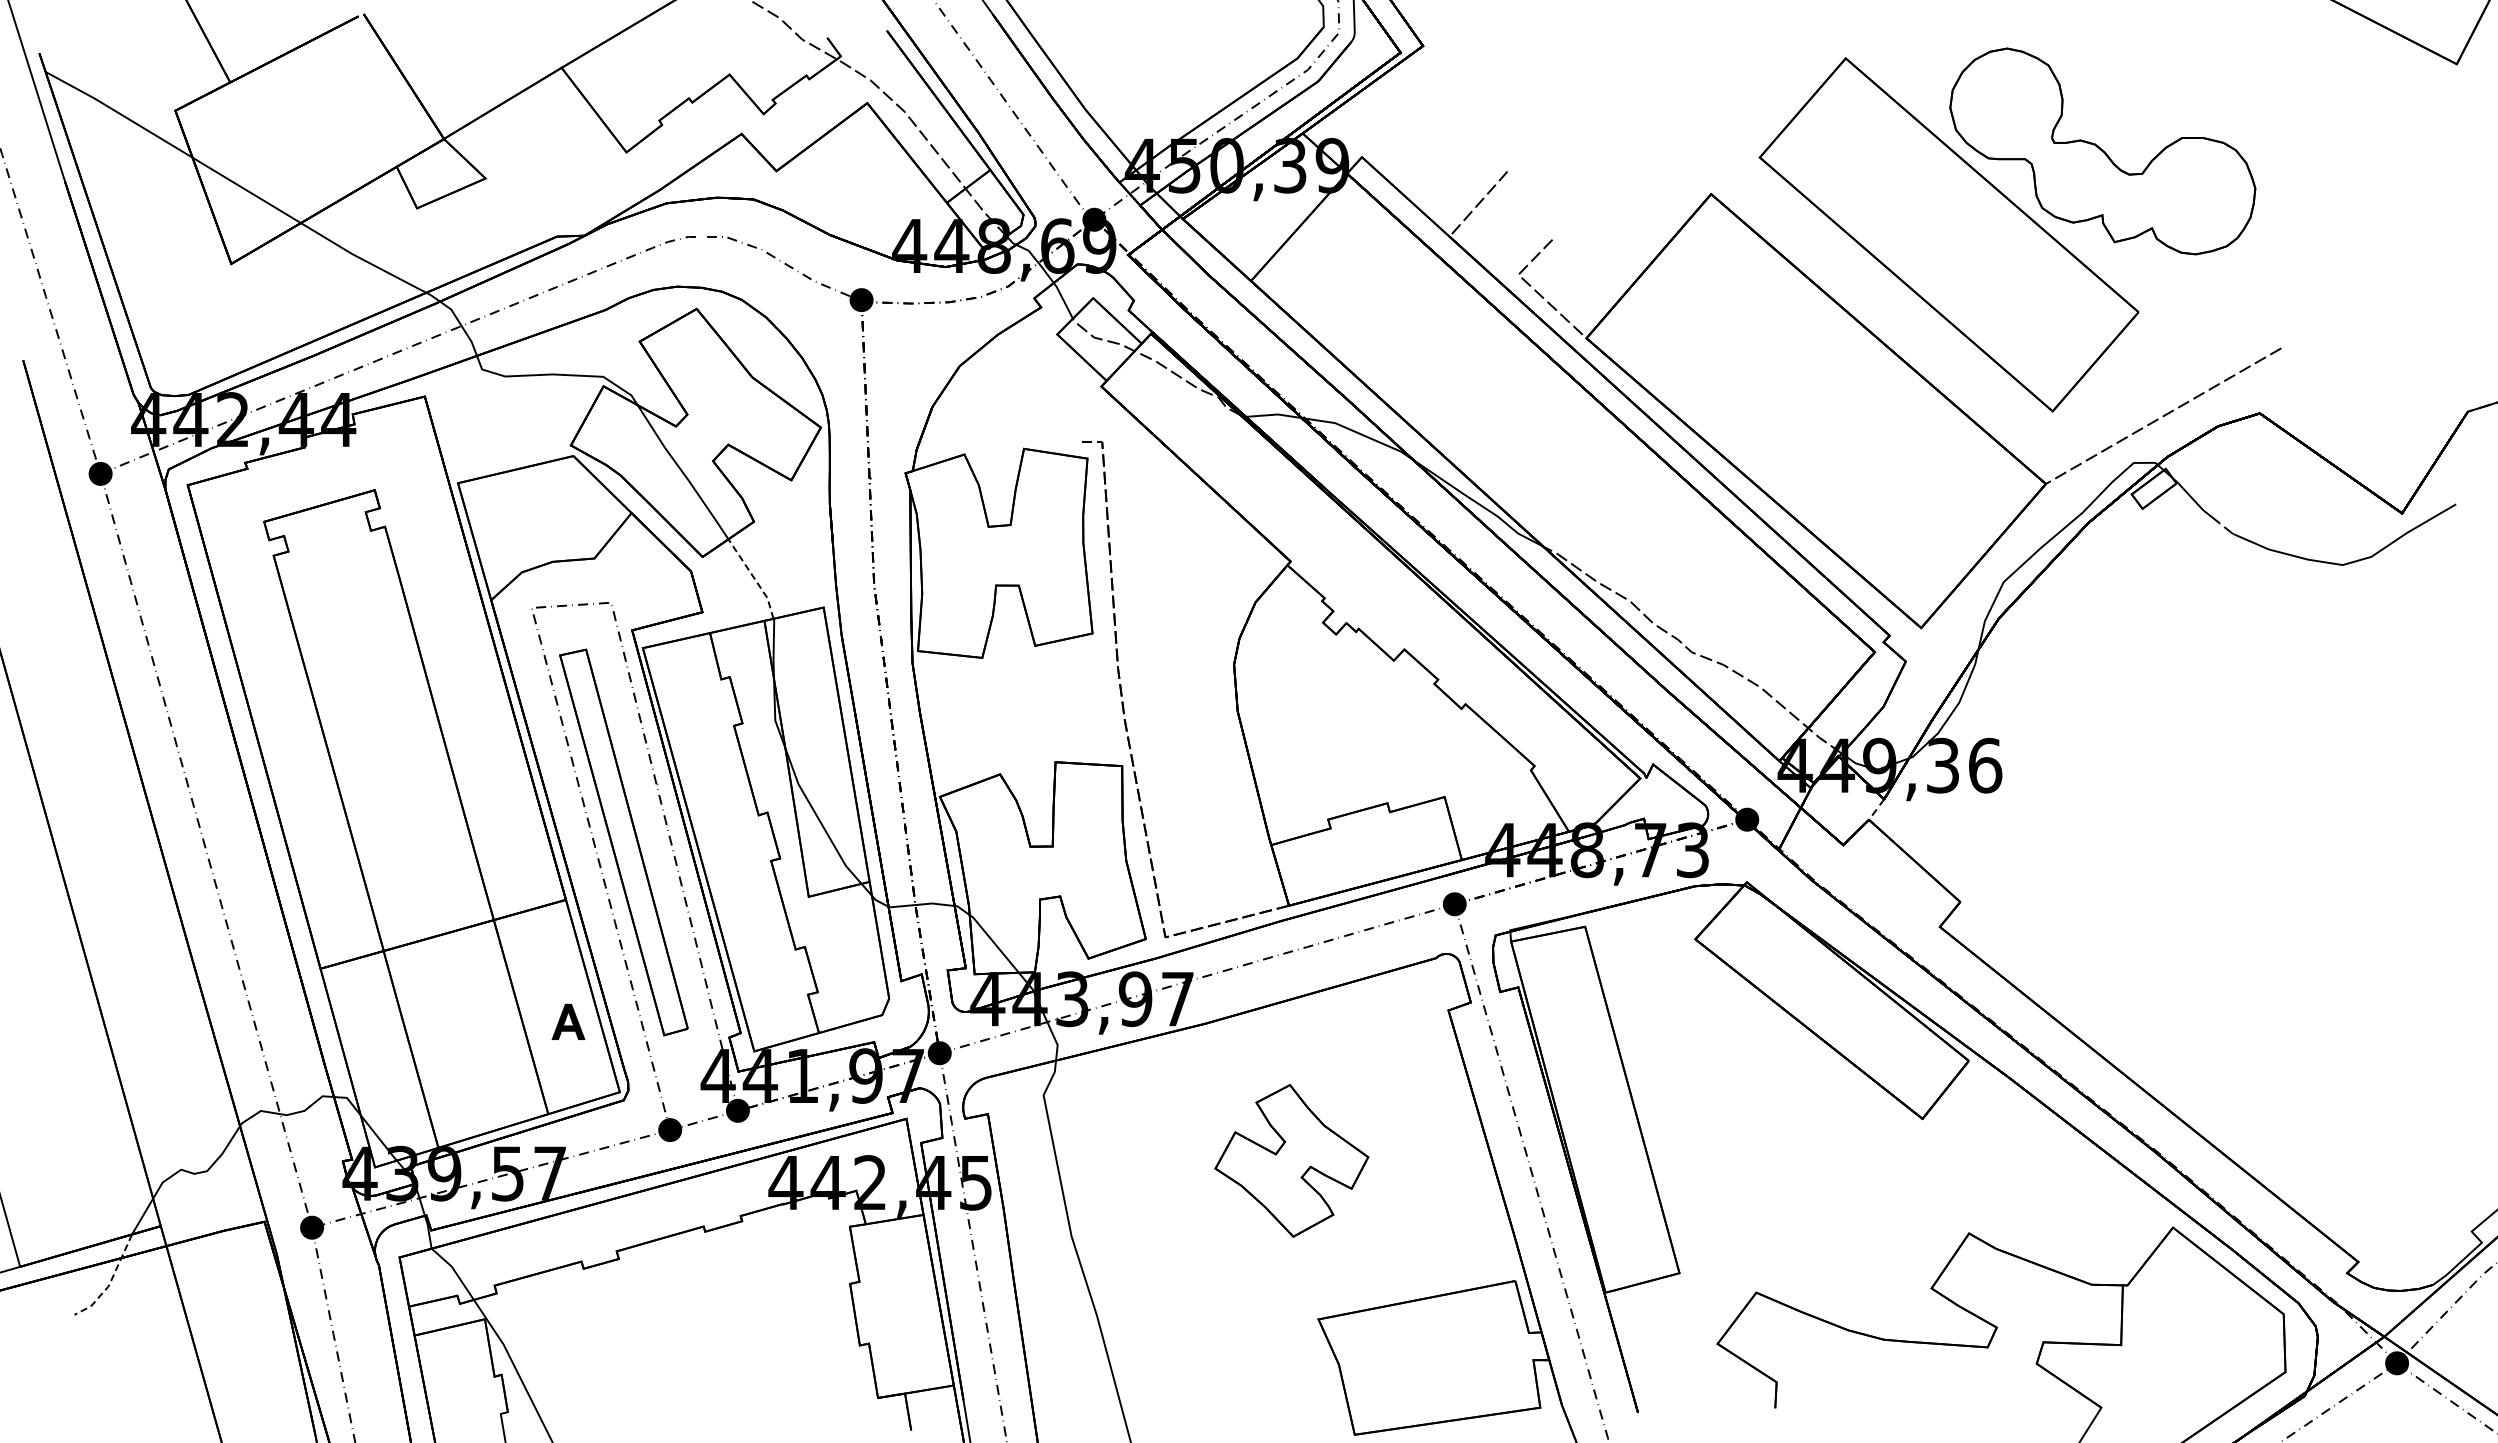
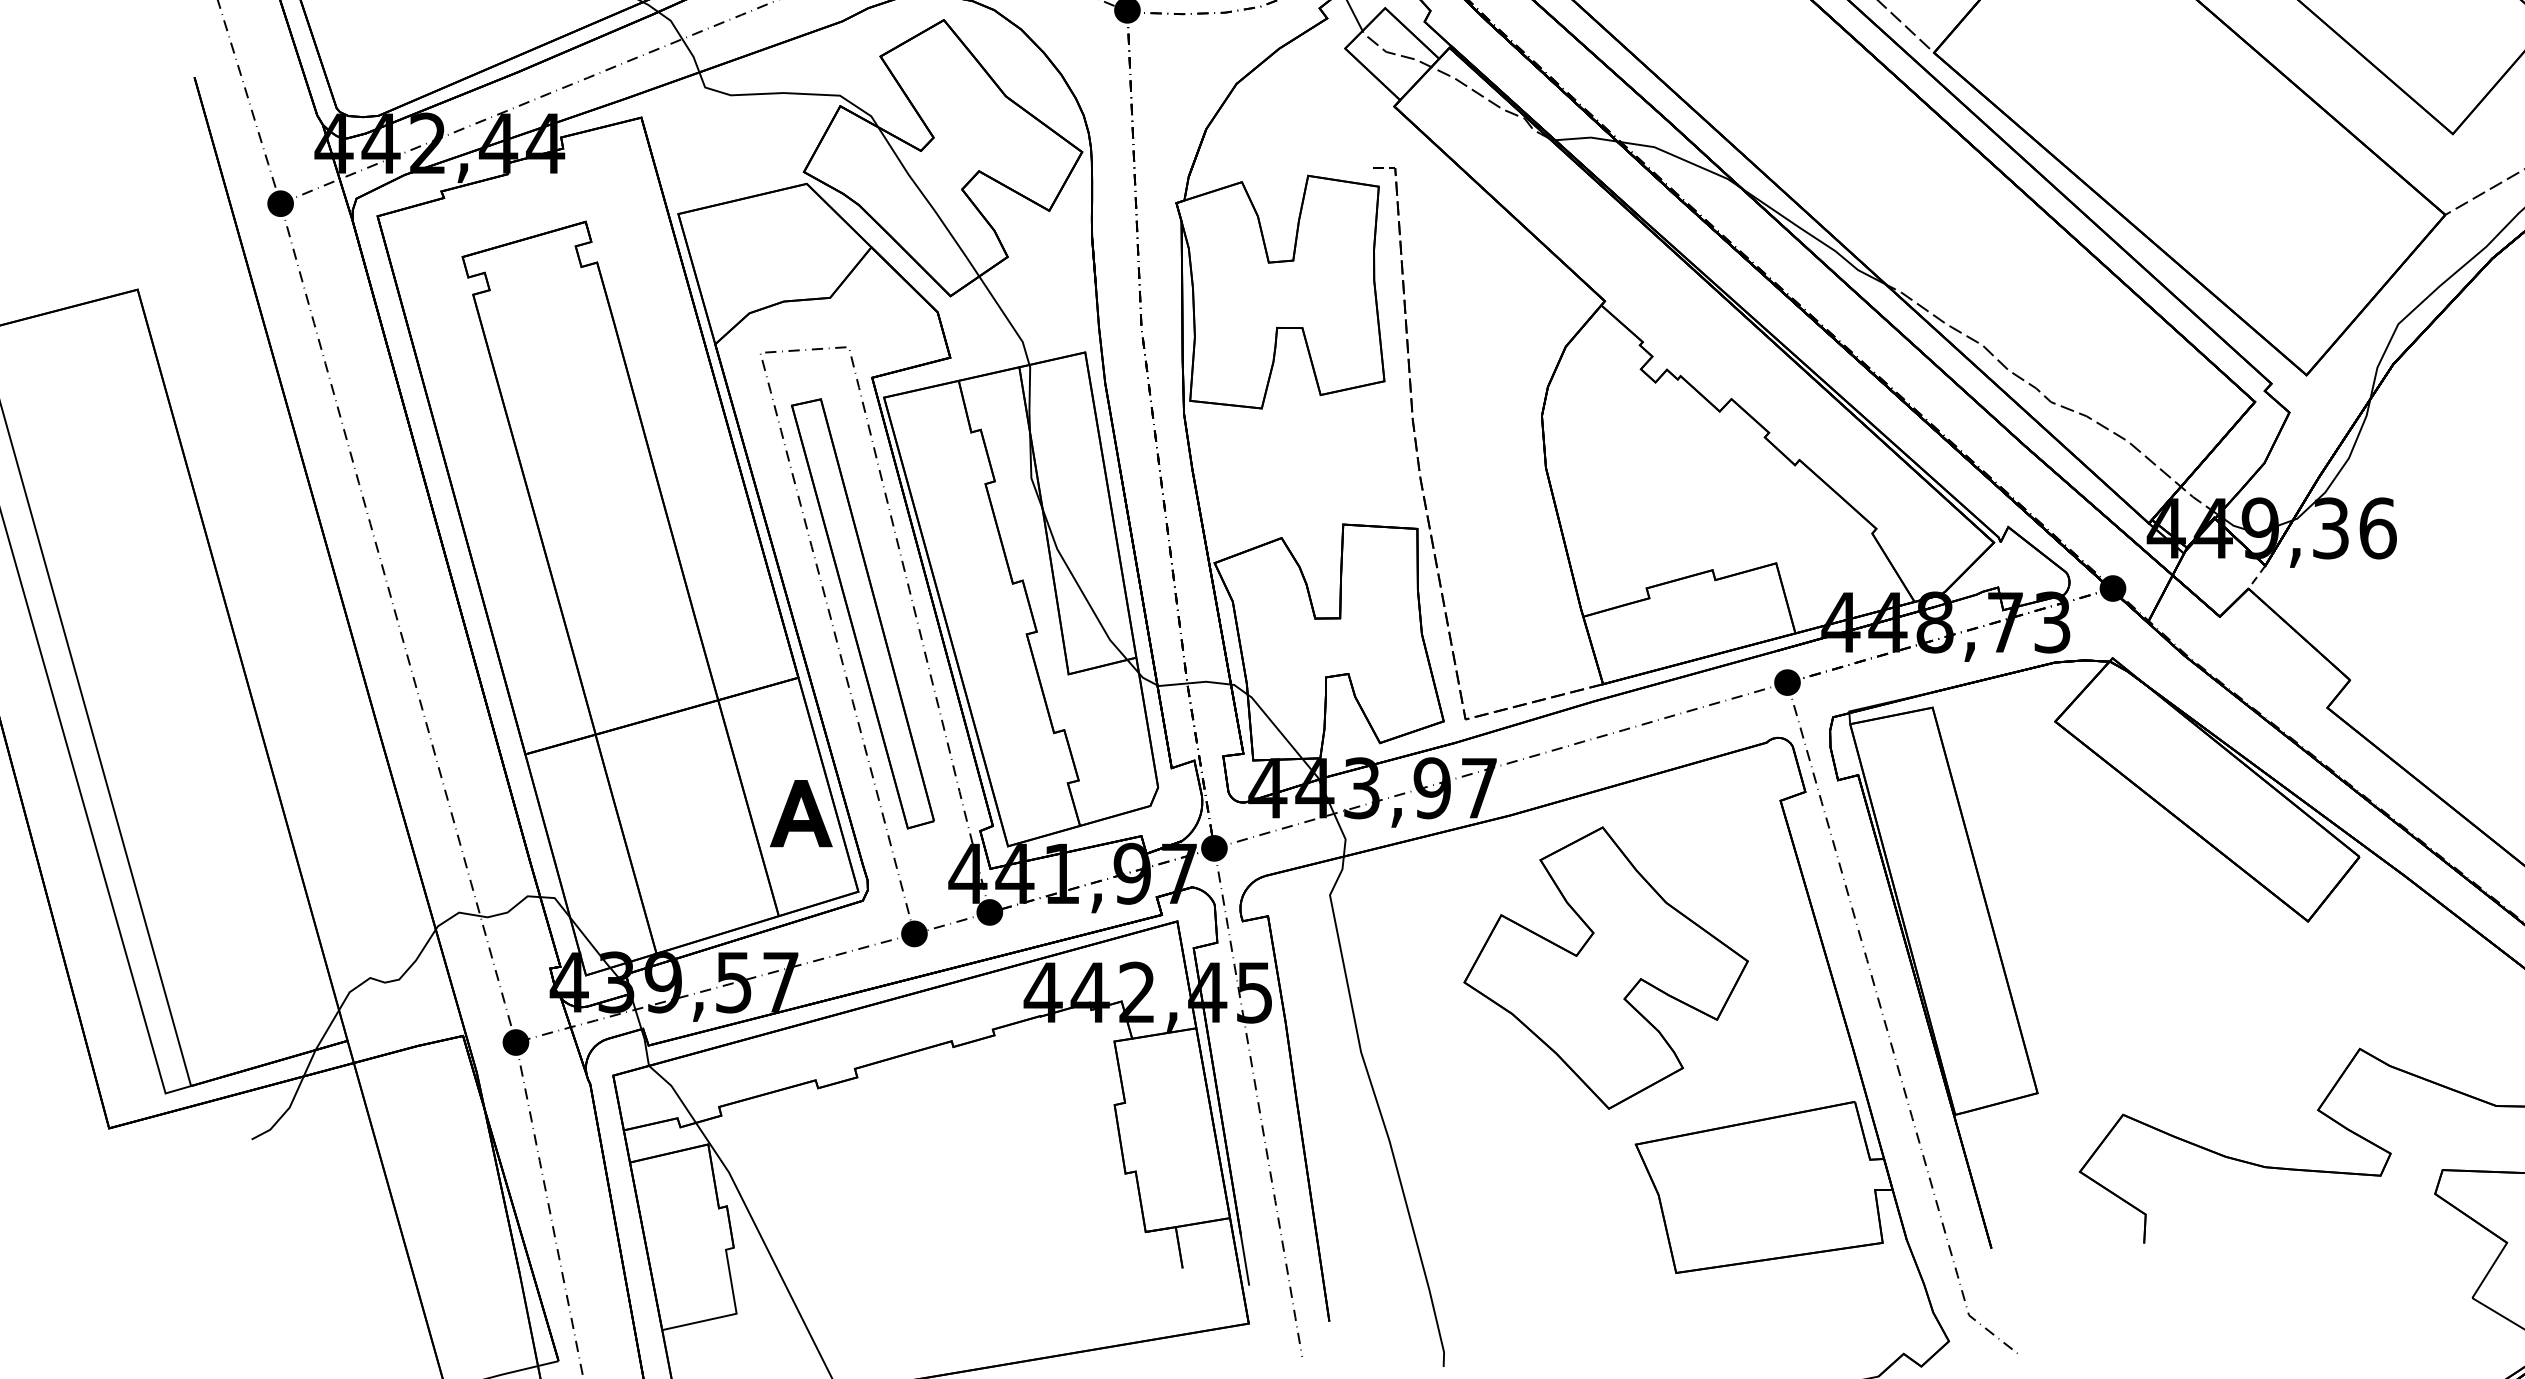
line: (754, 578) -> (1008, 320), dashed -> solid
part: (568, 1021) -> (801, 813), size x1.67
part: (1291, 1160) -> (1605, 967), size x1.67
line: (110, 1282) -> (291, 1103), dashed -> solid

